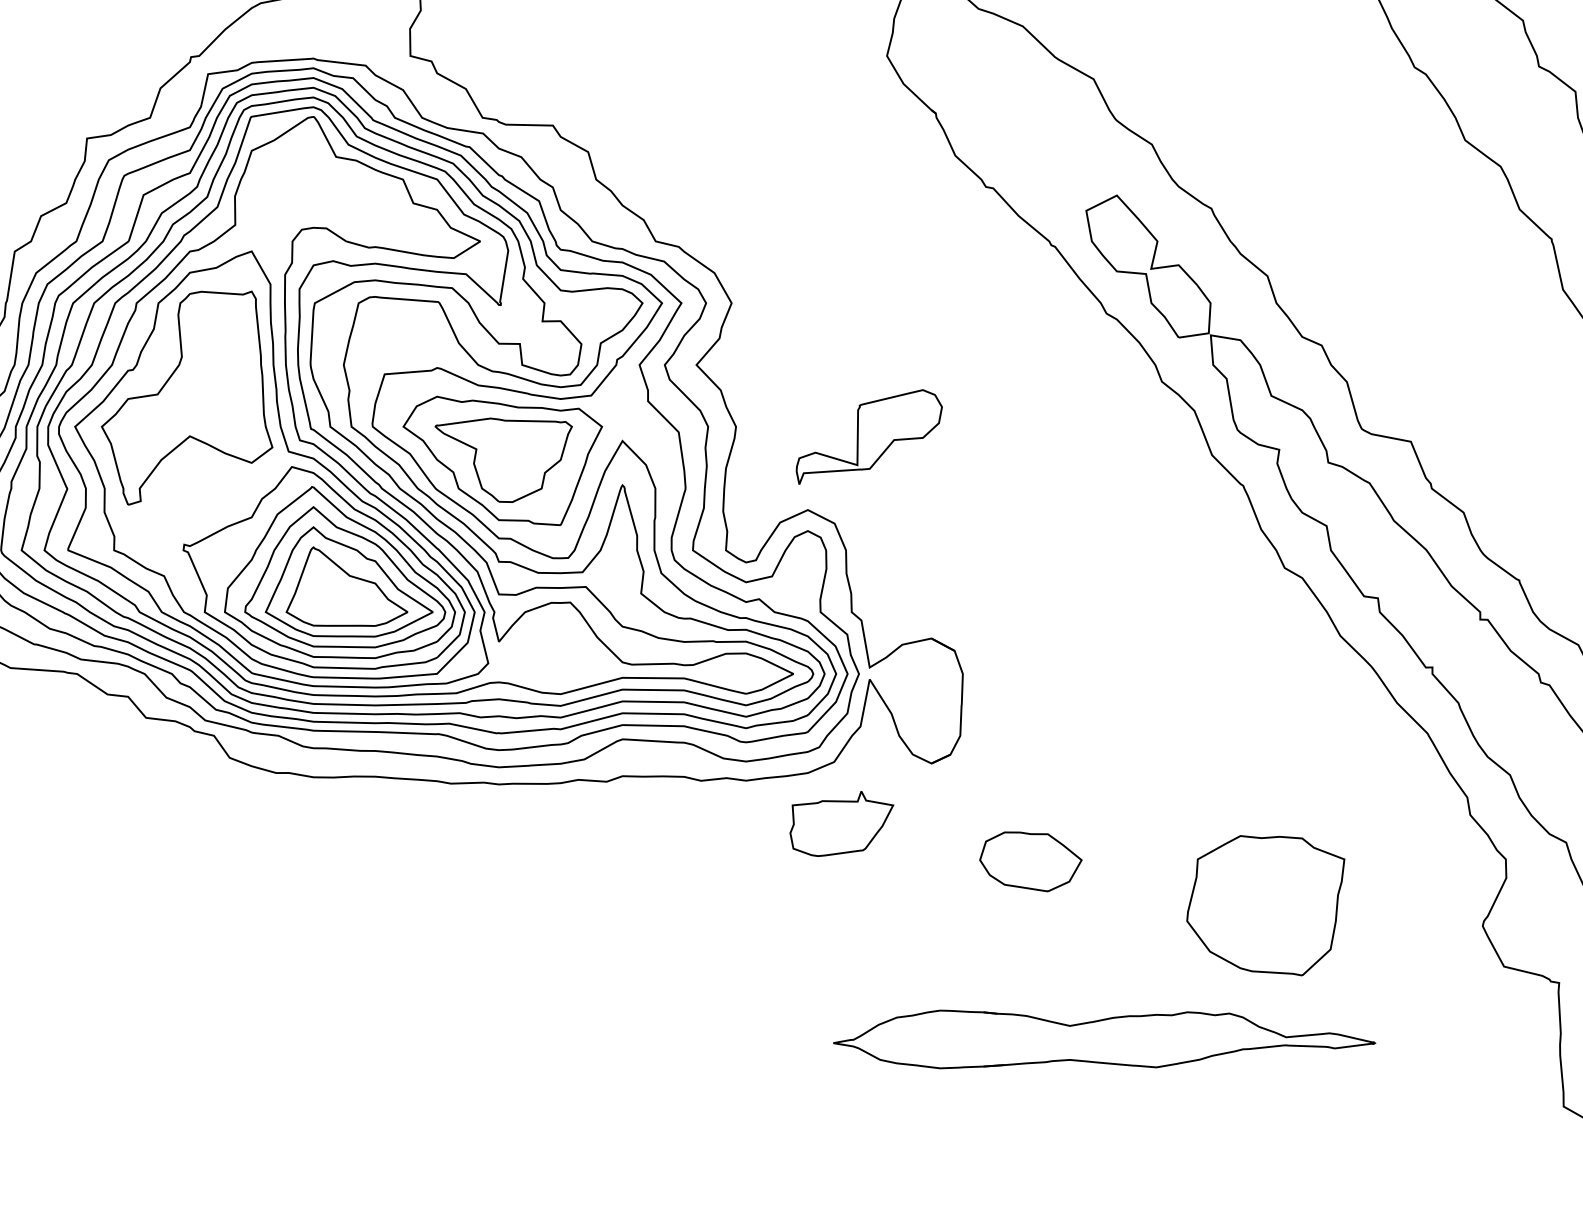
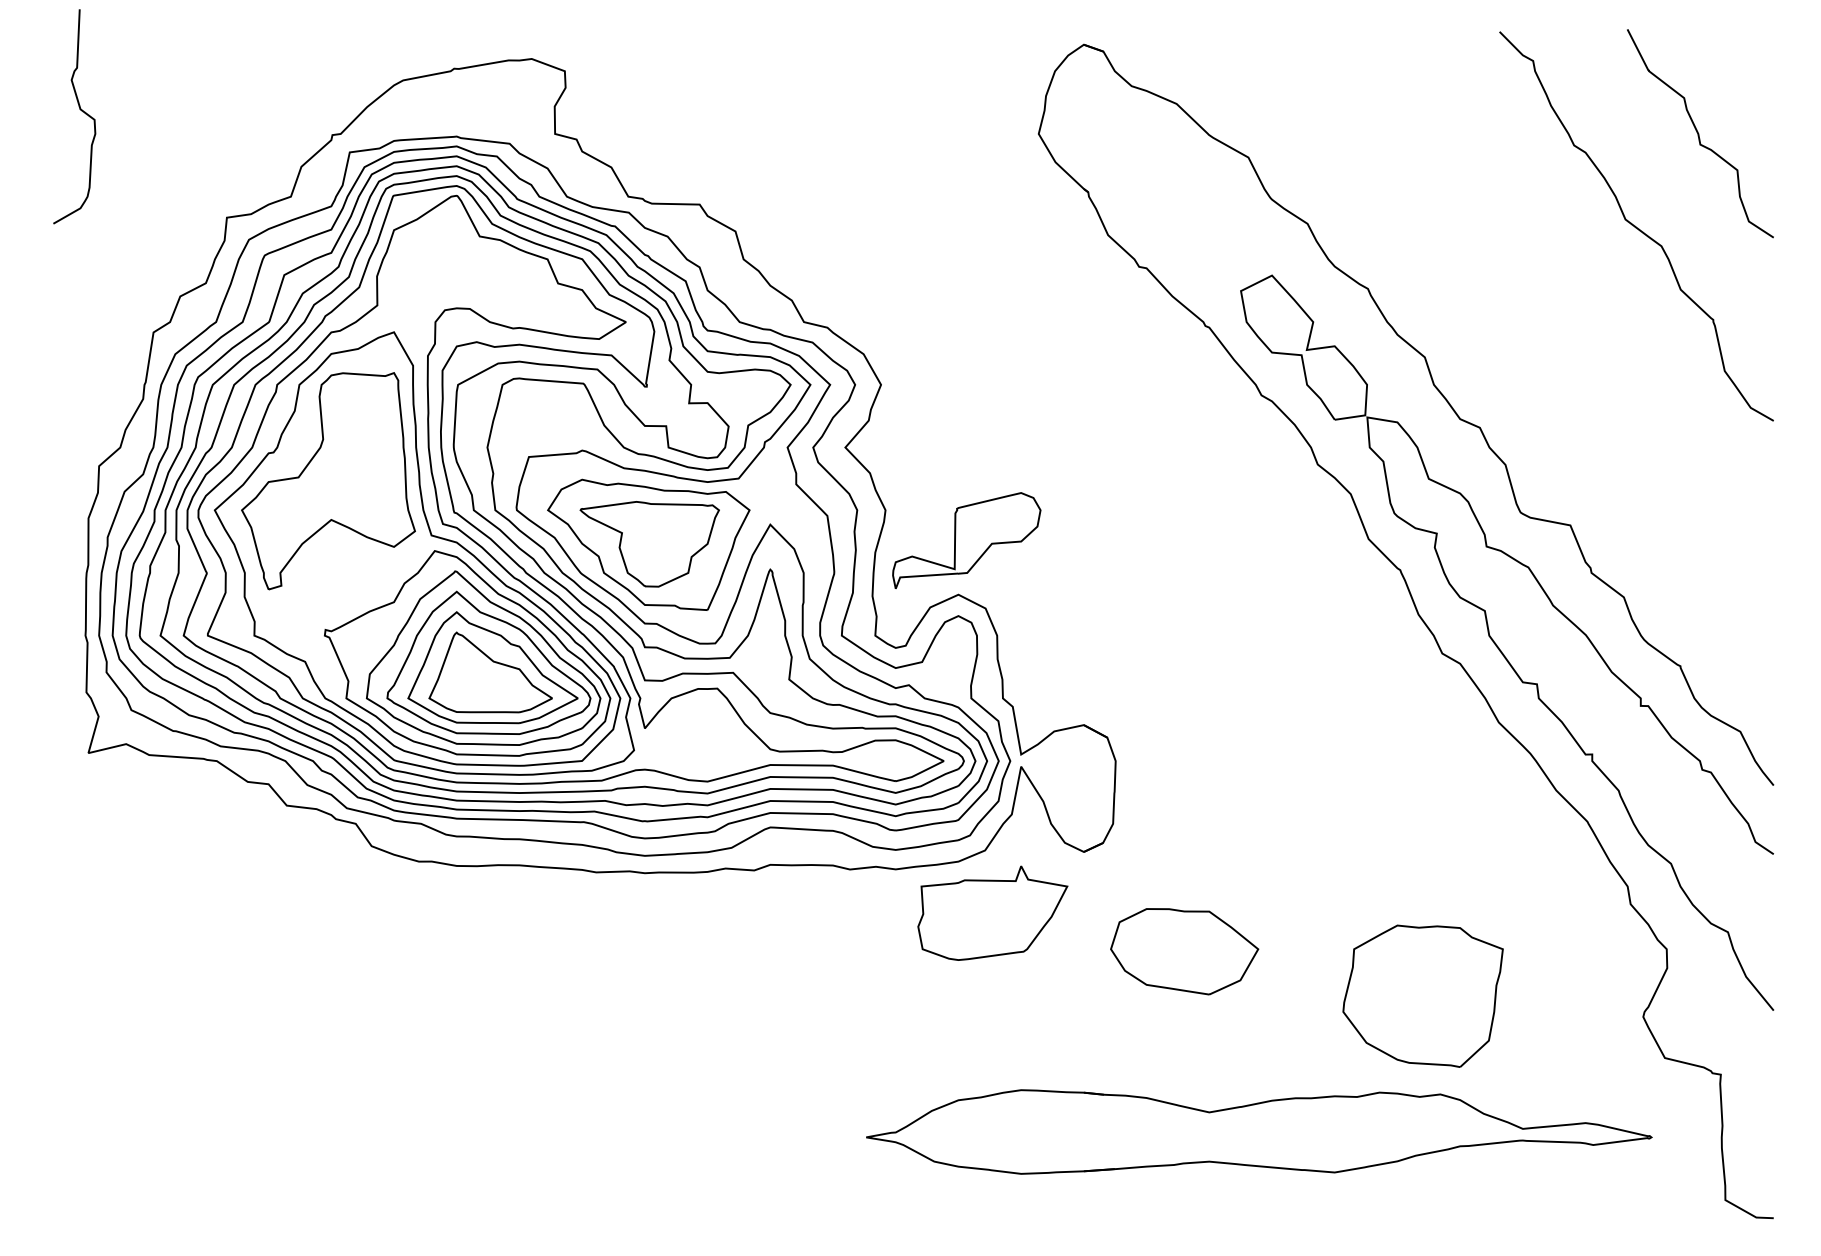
part: (869, 436) -> (966, 540), moved
part: (841, 823) -> (992, 912), size x1.43
part: (1030, 861) -> (1184, 951), size x1.43
part: (1104, 1038) -> (1259, 1131), size x1.43

